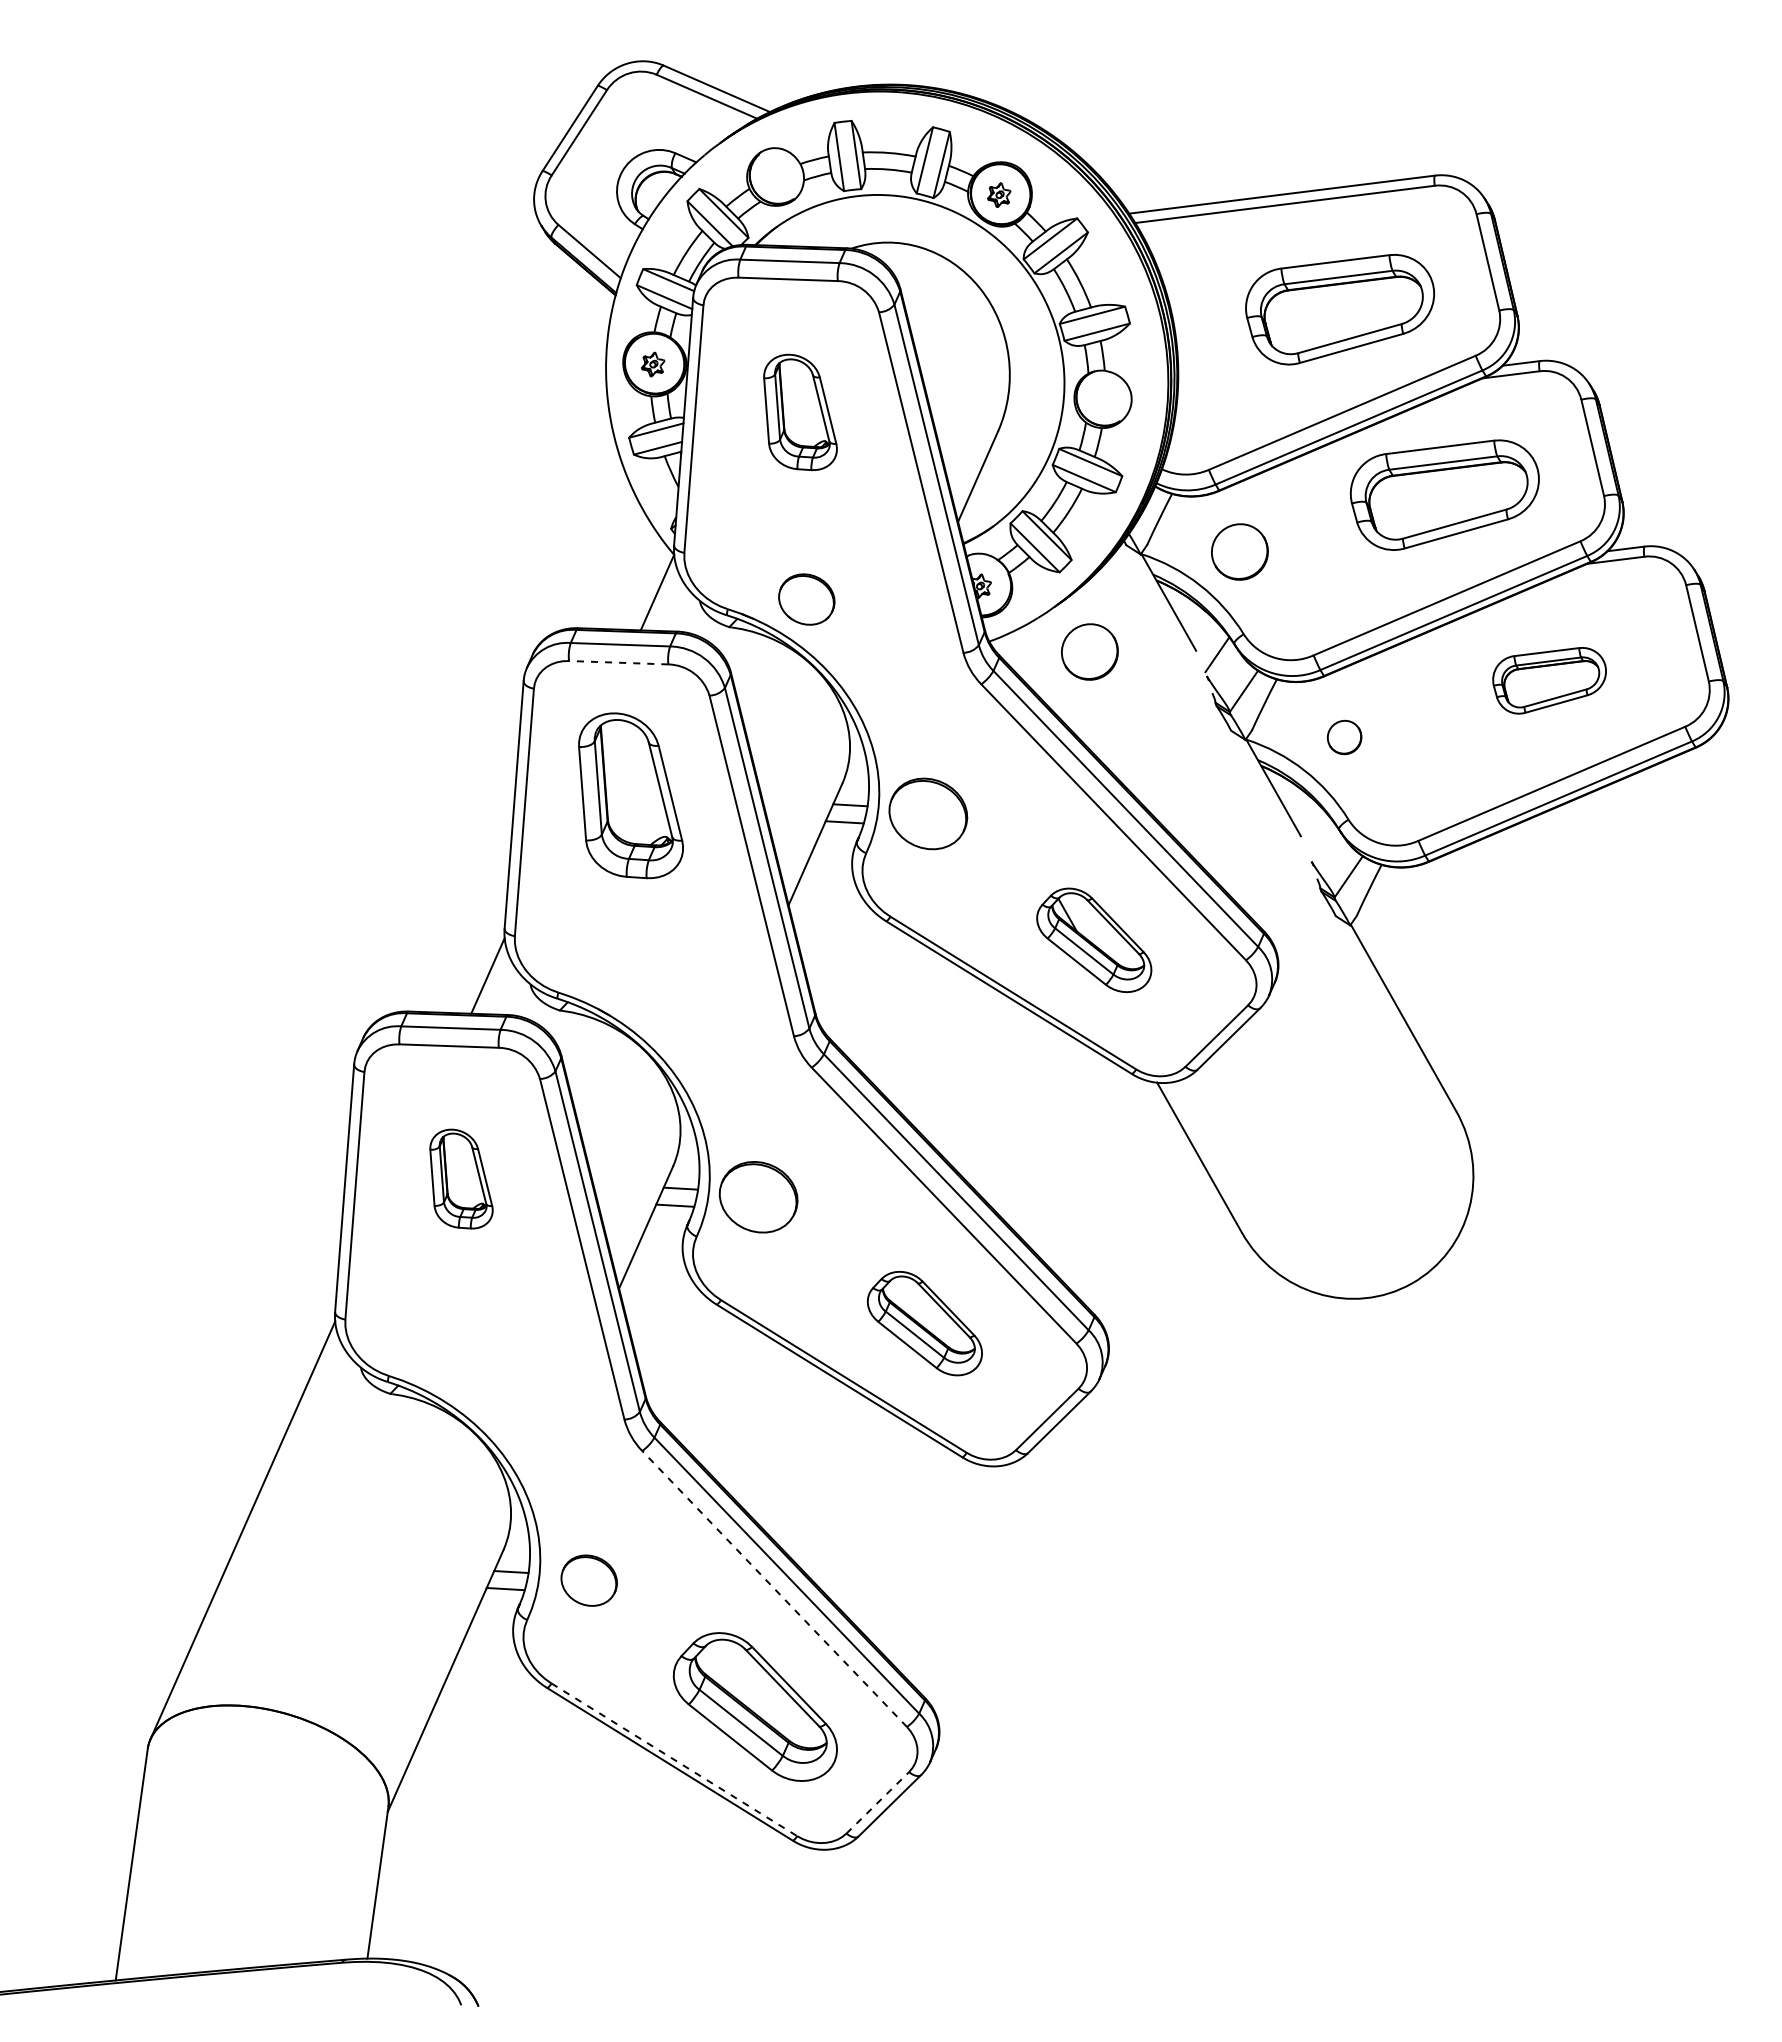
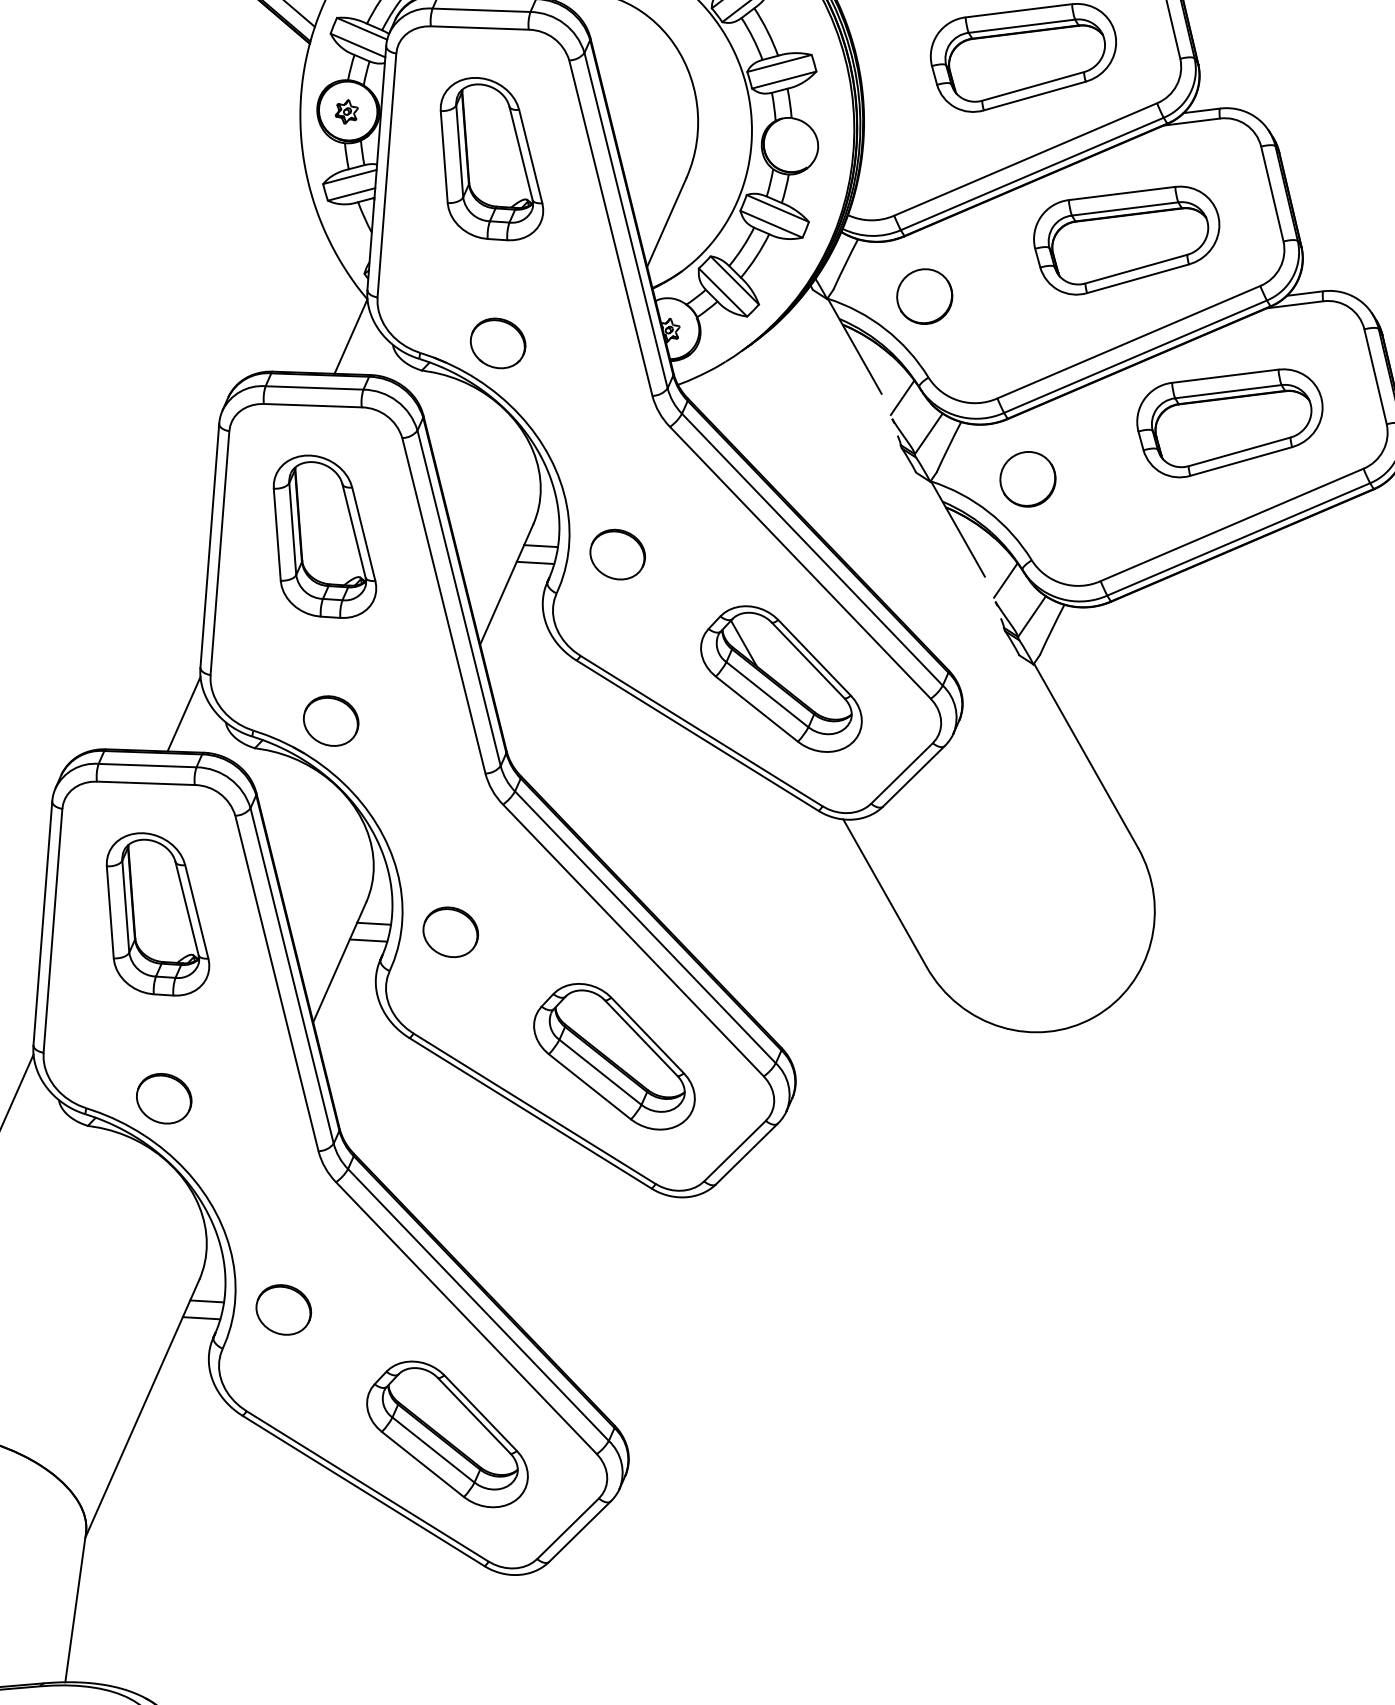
part: (800, 412) -> (491, 159), size x1.43
part: (1089, 651) -> (776, 394), removed
line: (618, 662) -> (312, 405), dashed -> solid
part: (1549, 680) -> (1229, 423), size x1.67
part: (1344, 737) -> (1027, 479), size x1.67
part: (927, 813) -> (617, 554), size x0.71
line: (1322, 839) -> (1006, 579), added
part: (1093, 940) -> (780, 679), size x1.43
part: (636, 982) -> (330, 720), added
part: (461, 1178) -> (157, 913), size x1.67
part: (758, 1197) -> (450, 932), size x0.71
part: (924, 1323) -> (614, 1056), size x1.43
part: (467, 1366) -> (163, 1098), added
line: (774, 1588) -> (466, 1317), dashed -> solid
line: (674, 1759) -> (367, 1486), dashed -> solid
line: (877, 1802) -> (567, 1528), dashed -> solid

